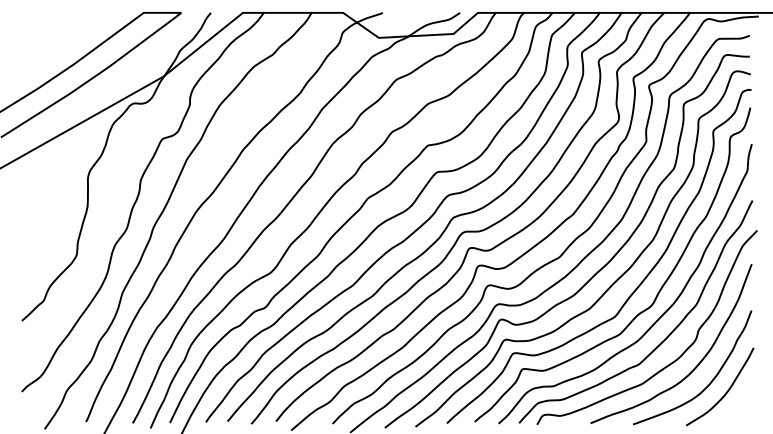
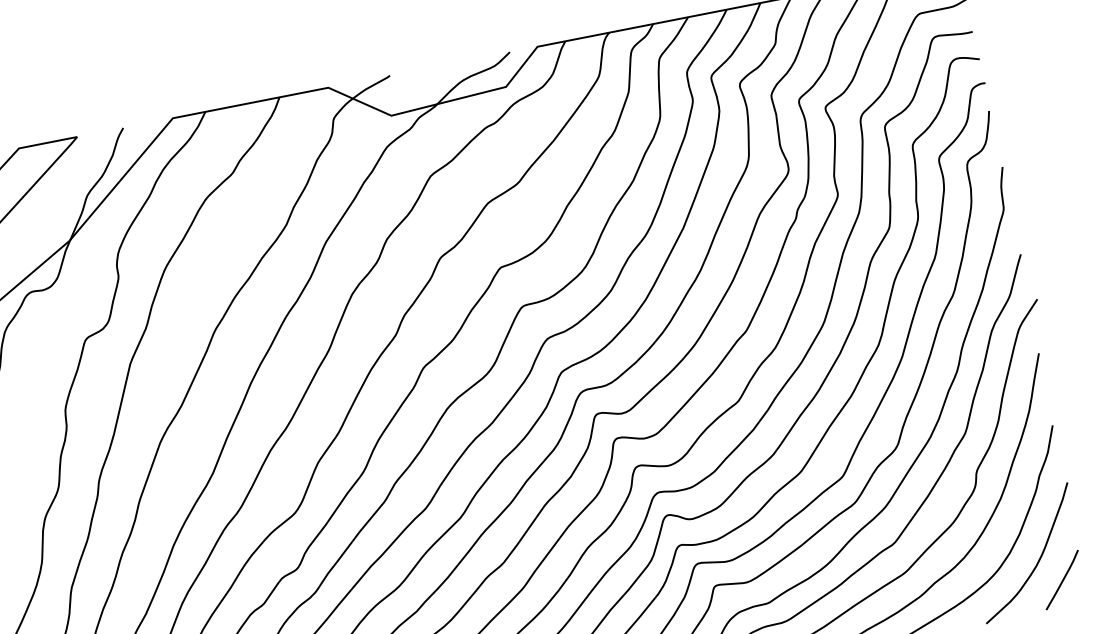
line: (738, 407) -> (1061, 579), added

